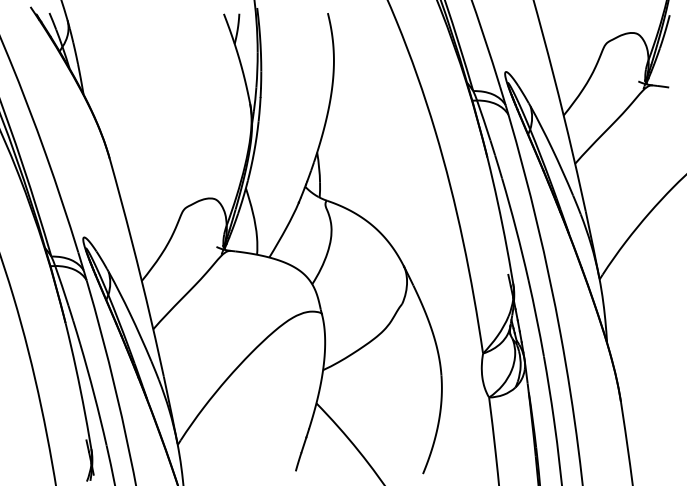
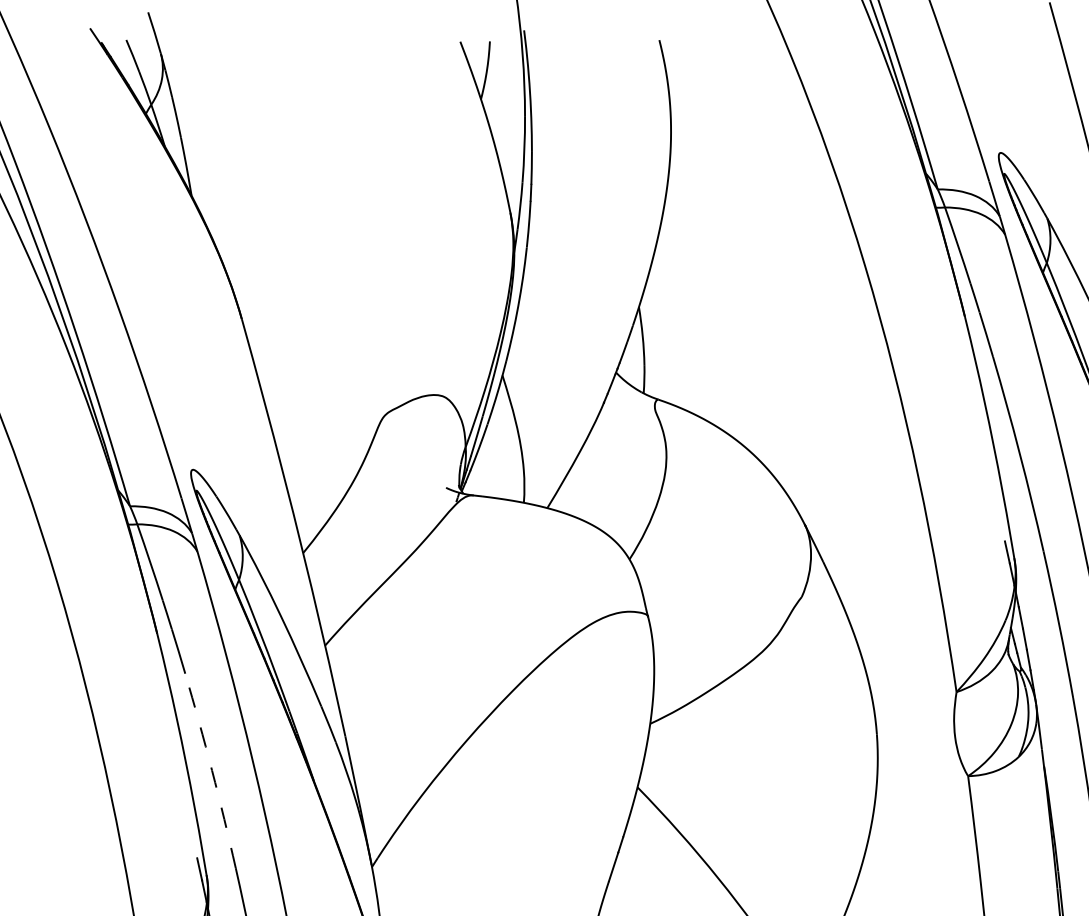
arc: (94, 394) -> (212, 770), solid -> dashed

